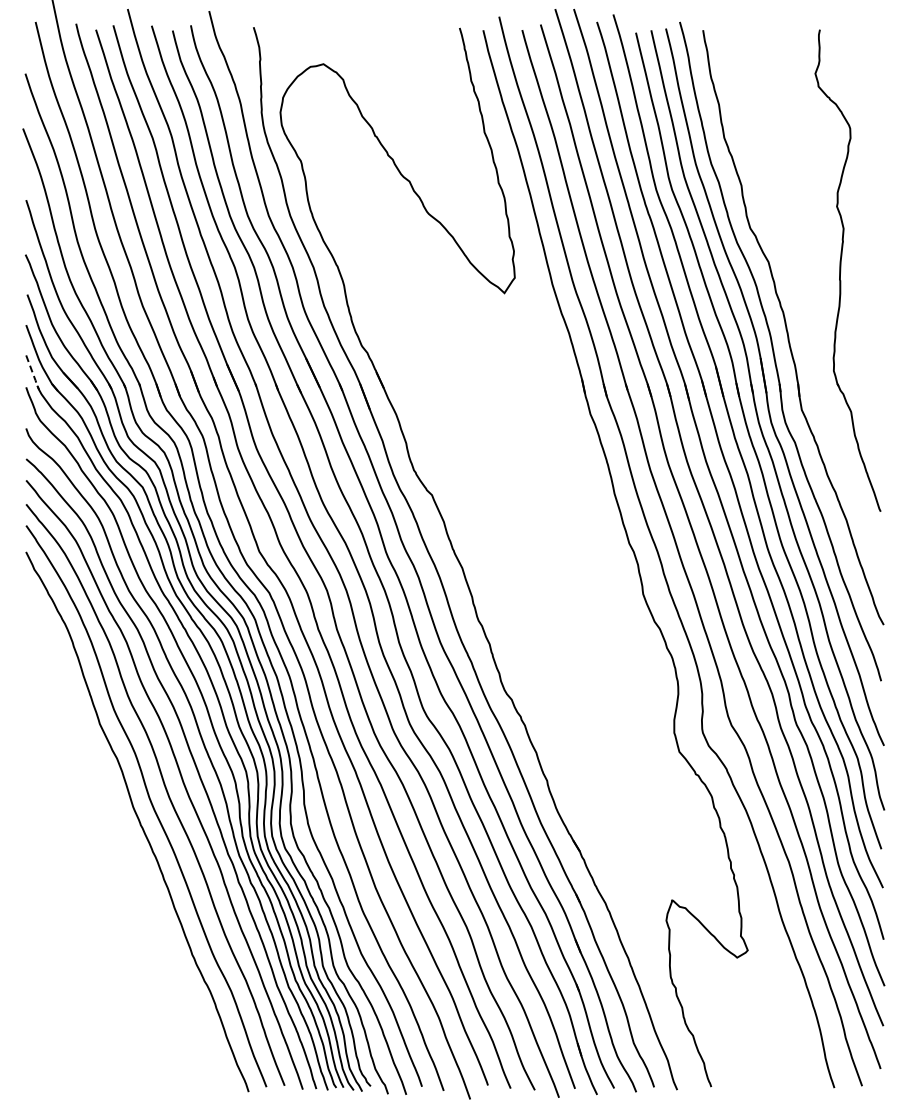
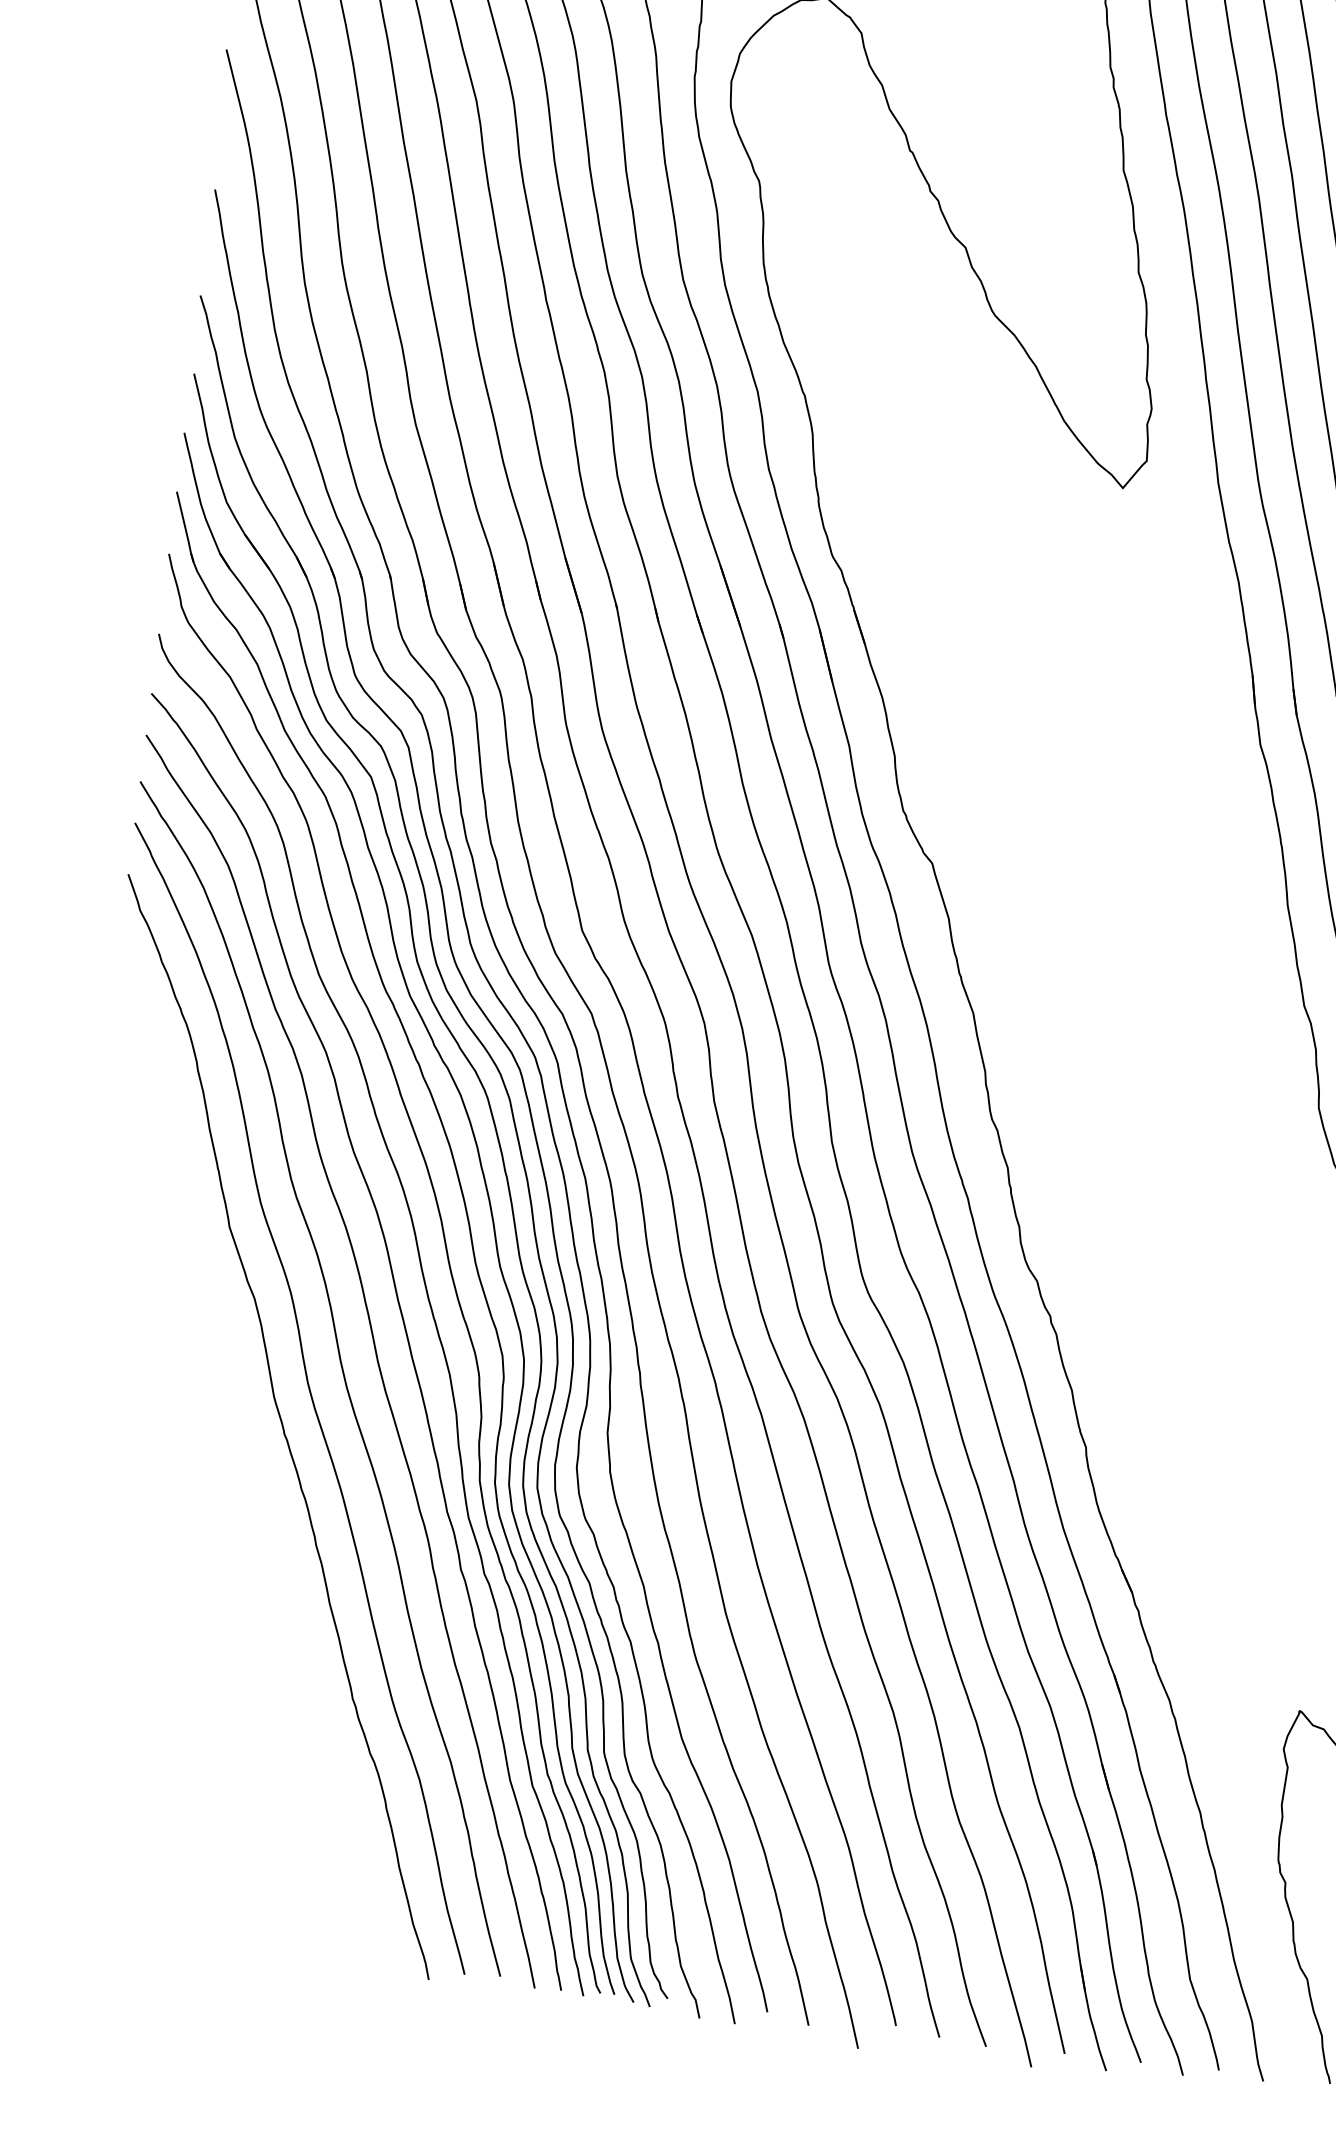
line: (33, 373) -> (186, 528), dashed -> solid

